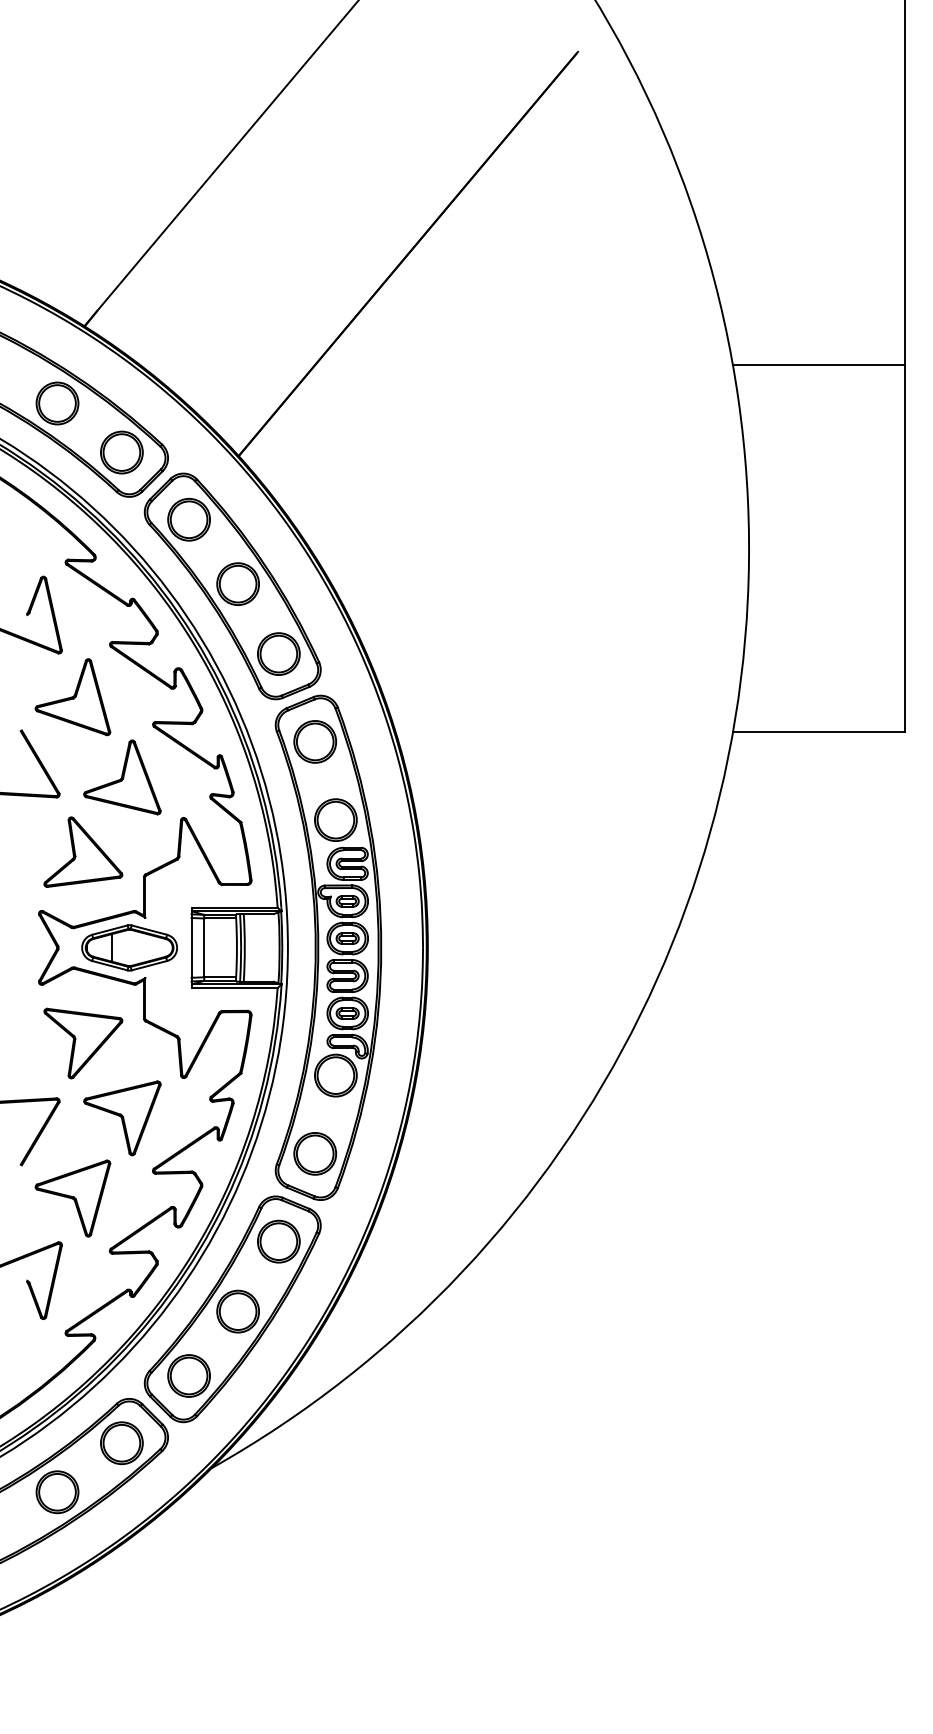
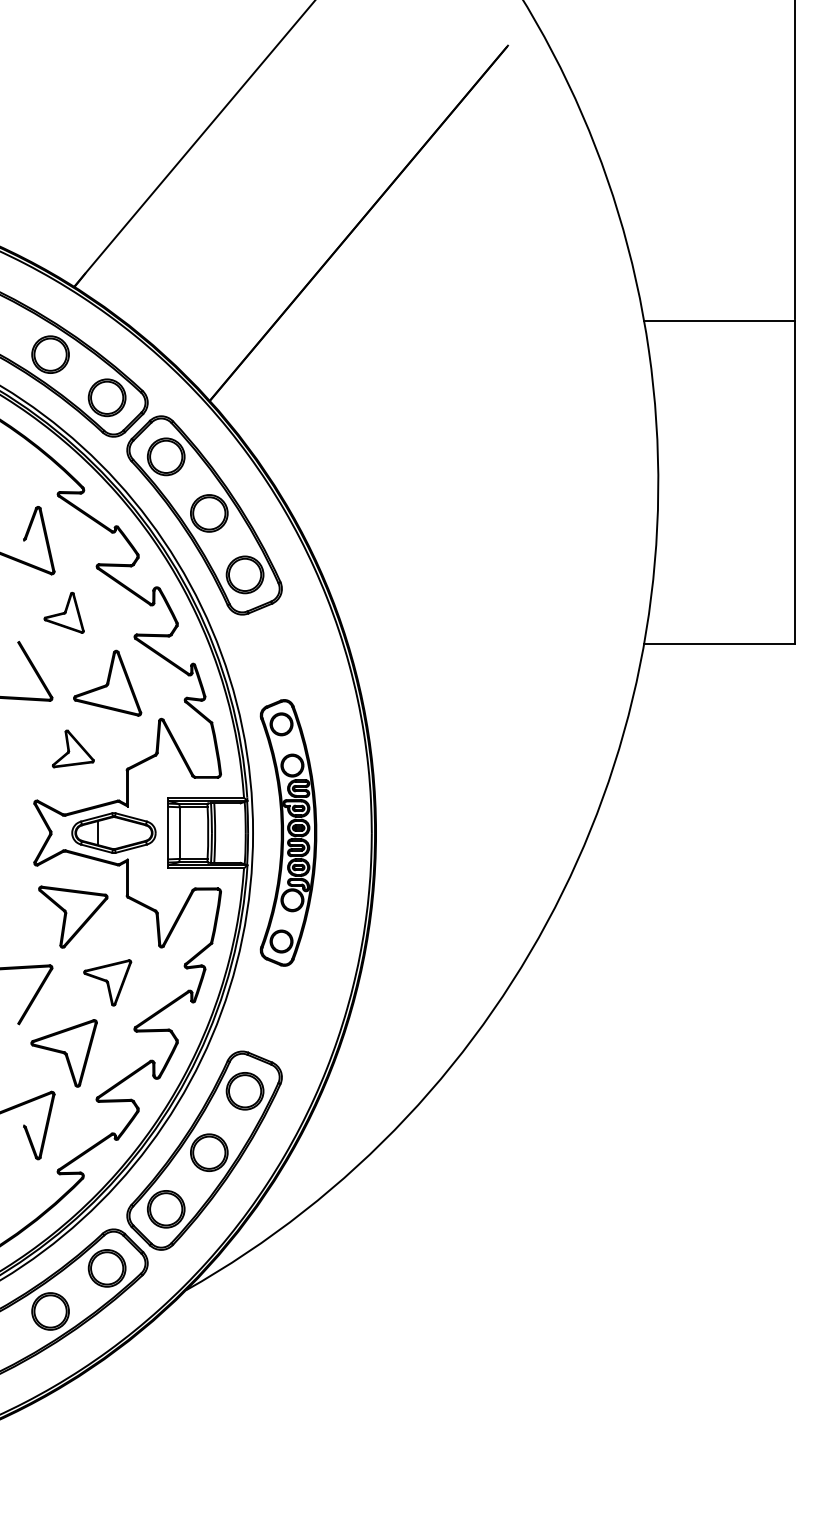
part: (72, 697) -> (63, 613), size x0.6
part: (83, 851) -> (73, 748), size x0.6
part: (327, 947) -> (287, 832), size x0.6
part: (122, 1118) -> (107, 983), size x0.7

